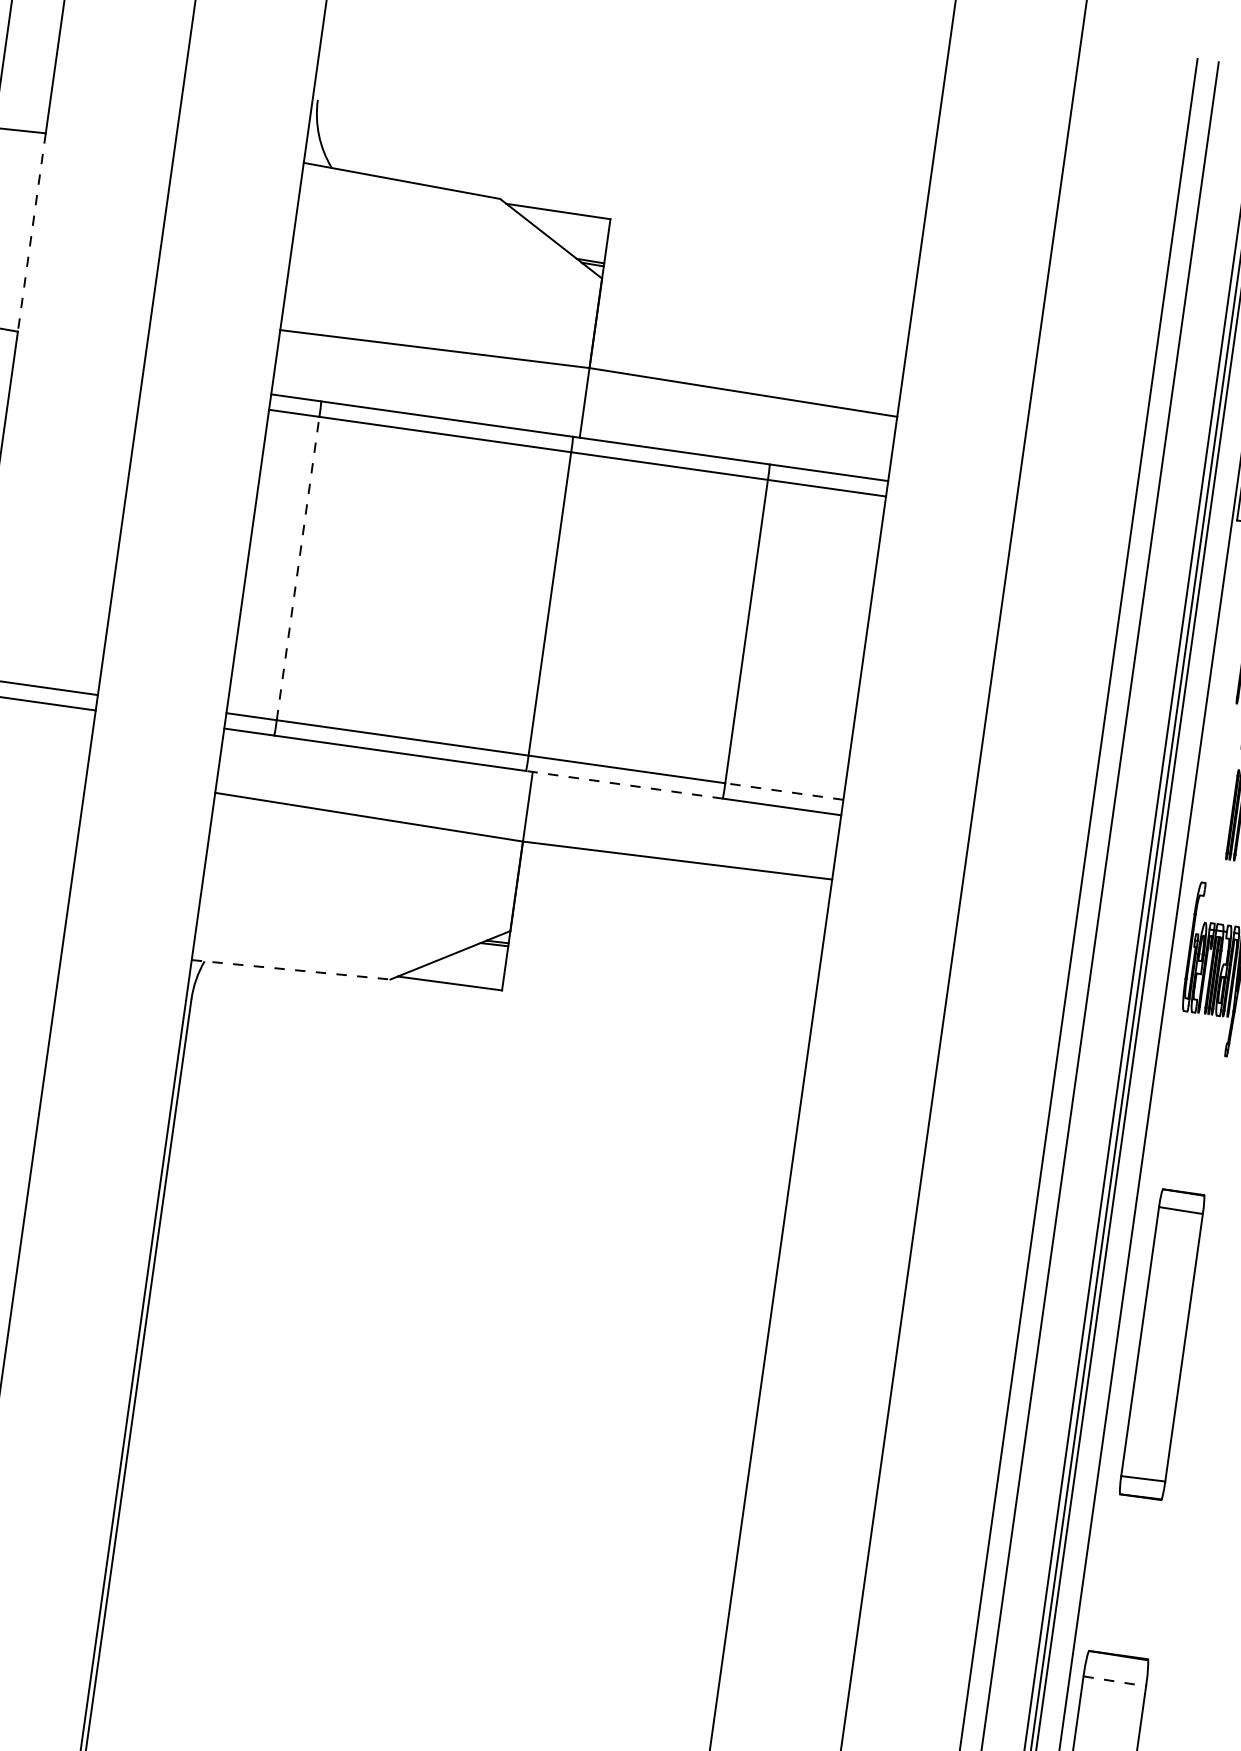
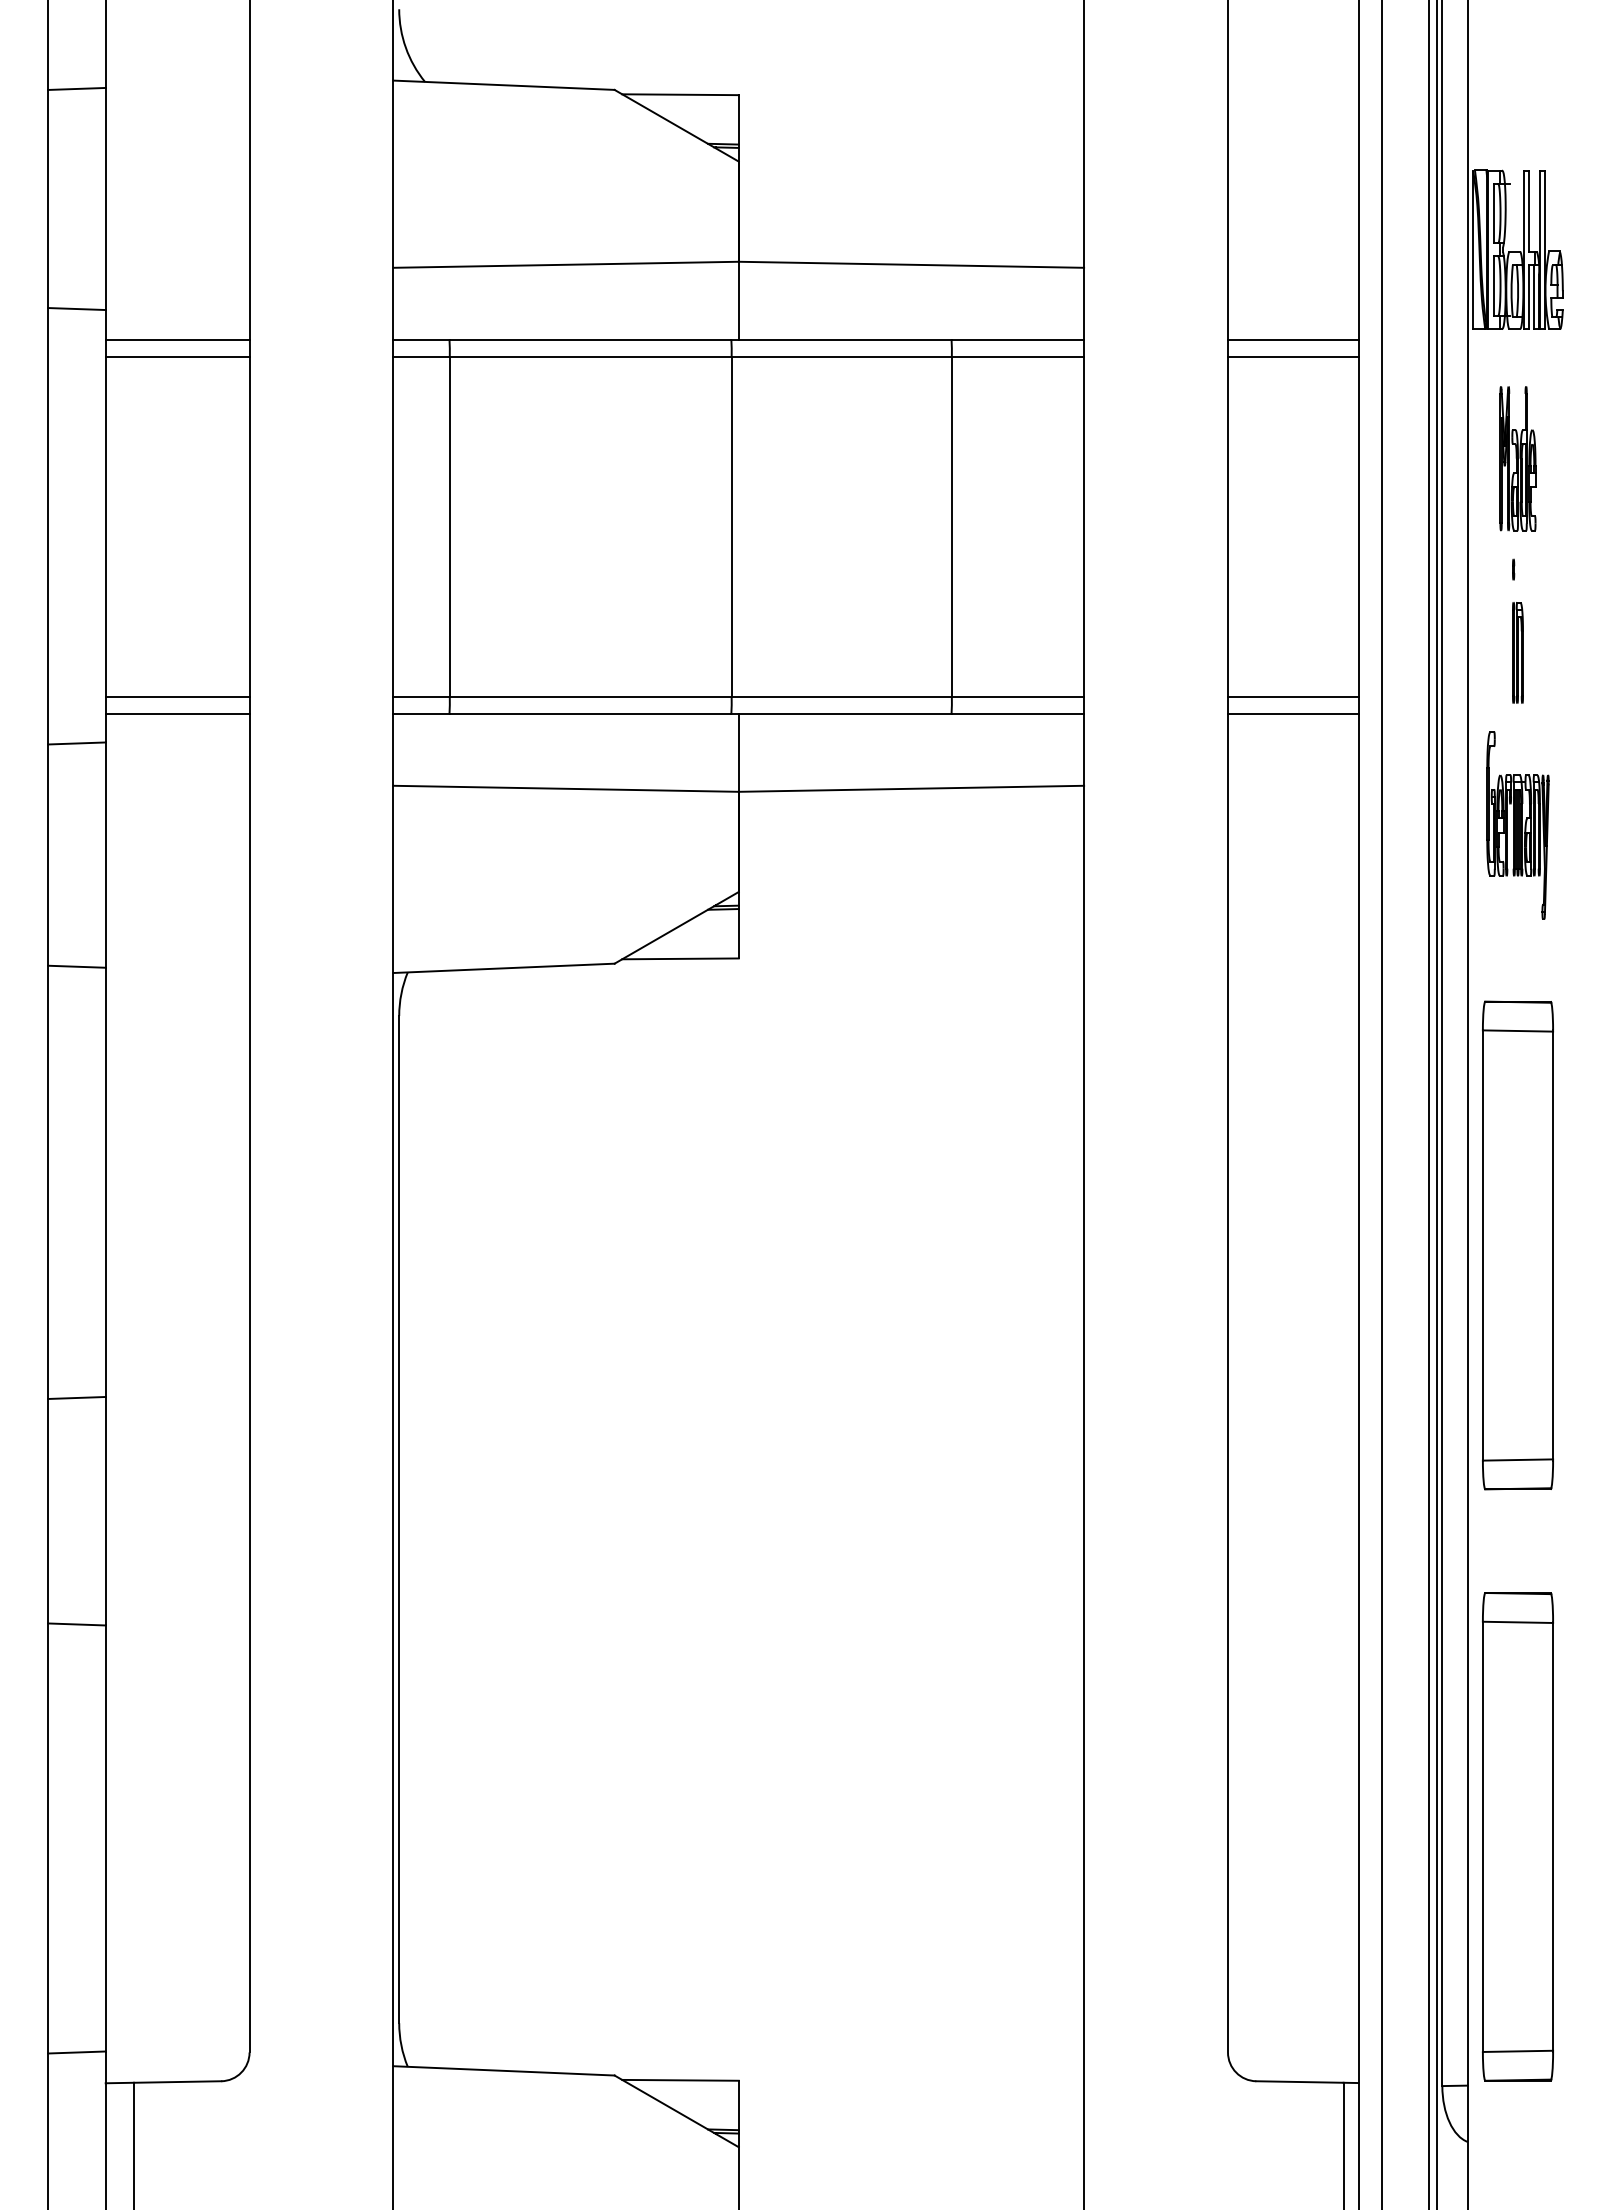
line: (31, 232) -> (105, 199), dashed -> solid
line: (78, 367) -> (177, 339), added
line: (76, 383) -> (177, 357), added
line: (1074, 507) -> (1292, 339), added
line: (1072, 523) -> (1292, 357), added
line: (297, 568) -> (449, 526), dashed -> solid
line: (623, 784) -> (840, 713), dashed -> solid
line: (783, 791) -> (1017, 696), dashed -> solid
line: (1029, 825) -> (1292, 696), added
line: (1027, 841) -> (1292, 713), added
line: (291, 969) -> (504, 968), dashed -> solid
part: (1161, 1344) -> (1517, 1245), size x1.43
line: (1115, 1681) -> (1518, 1622), dashed -> solid

